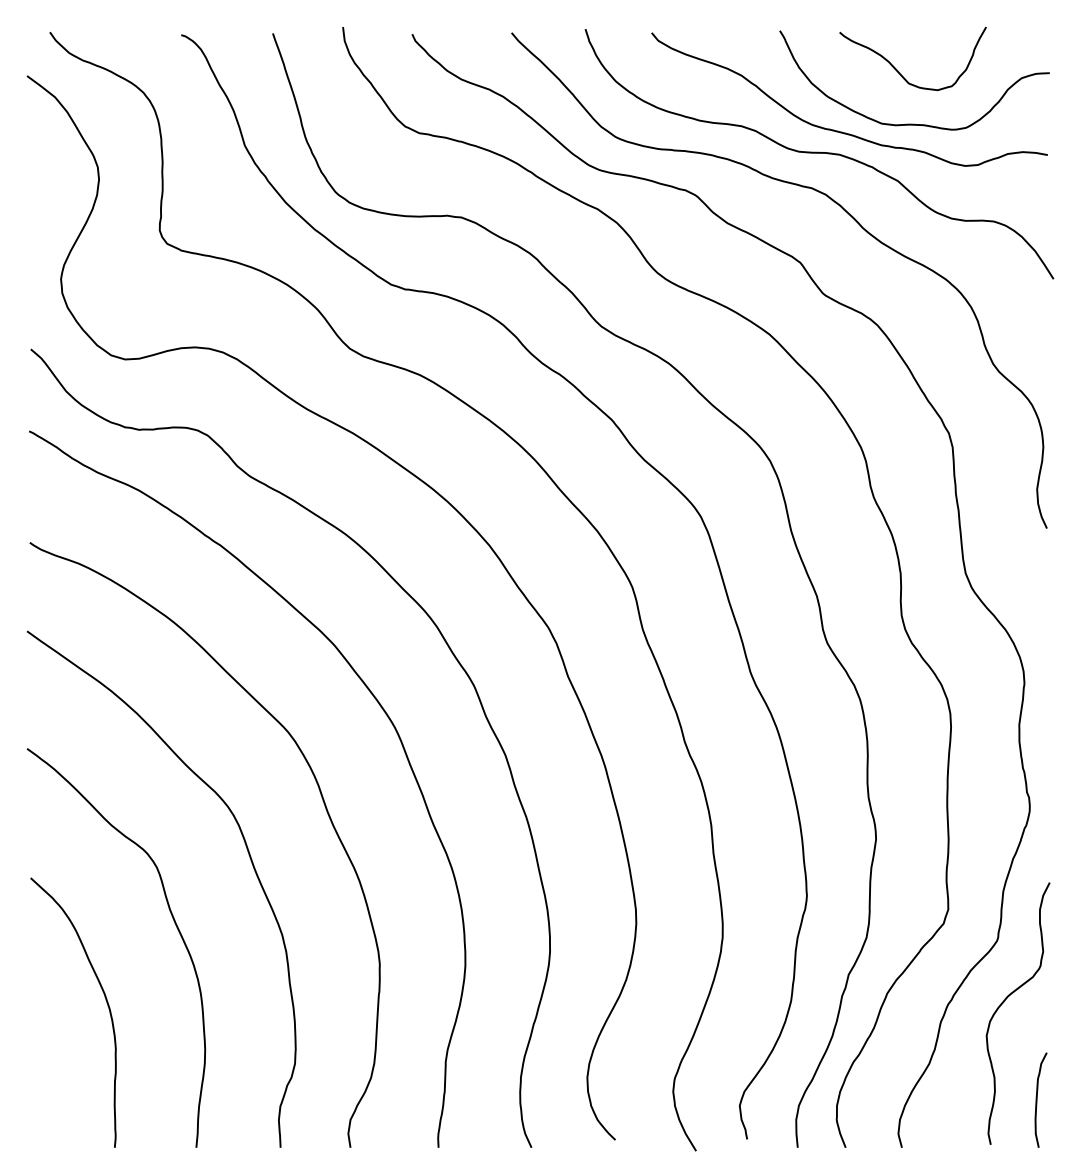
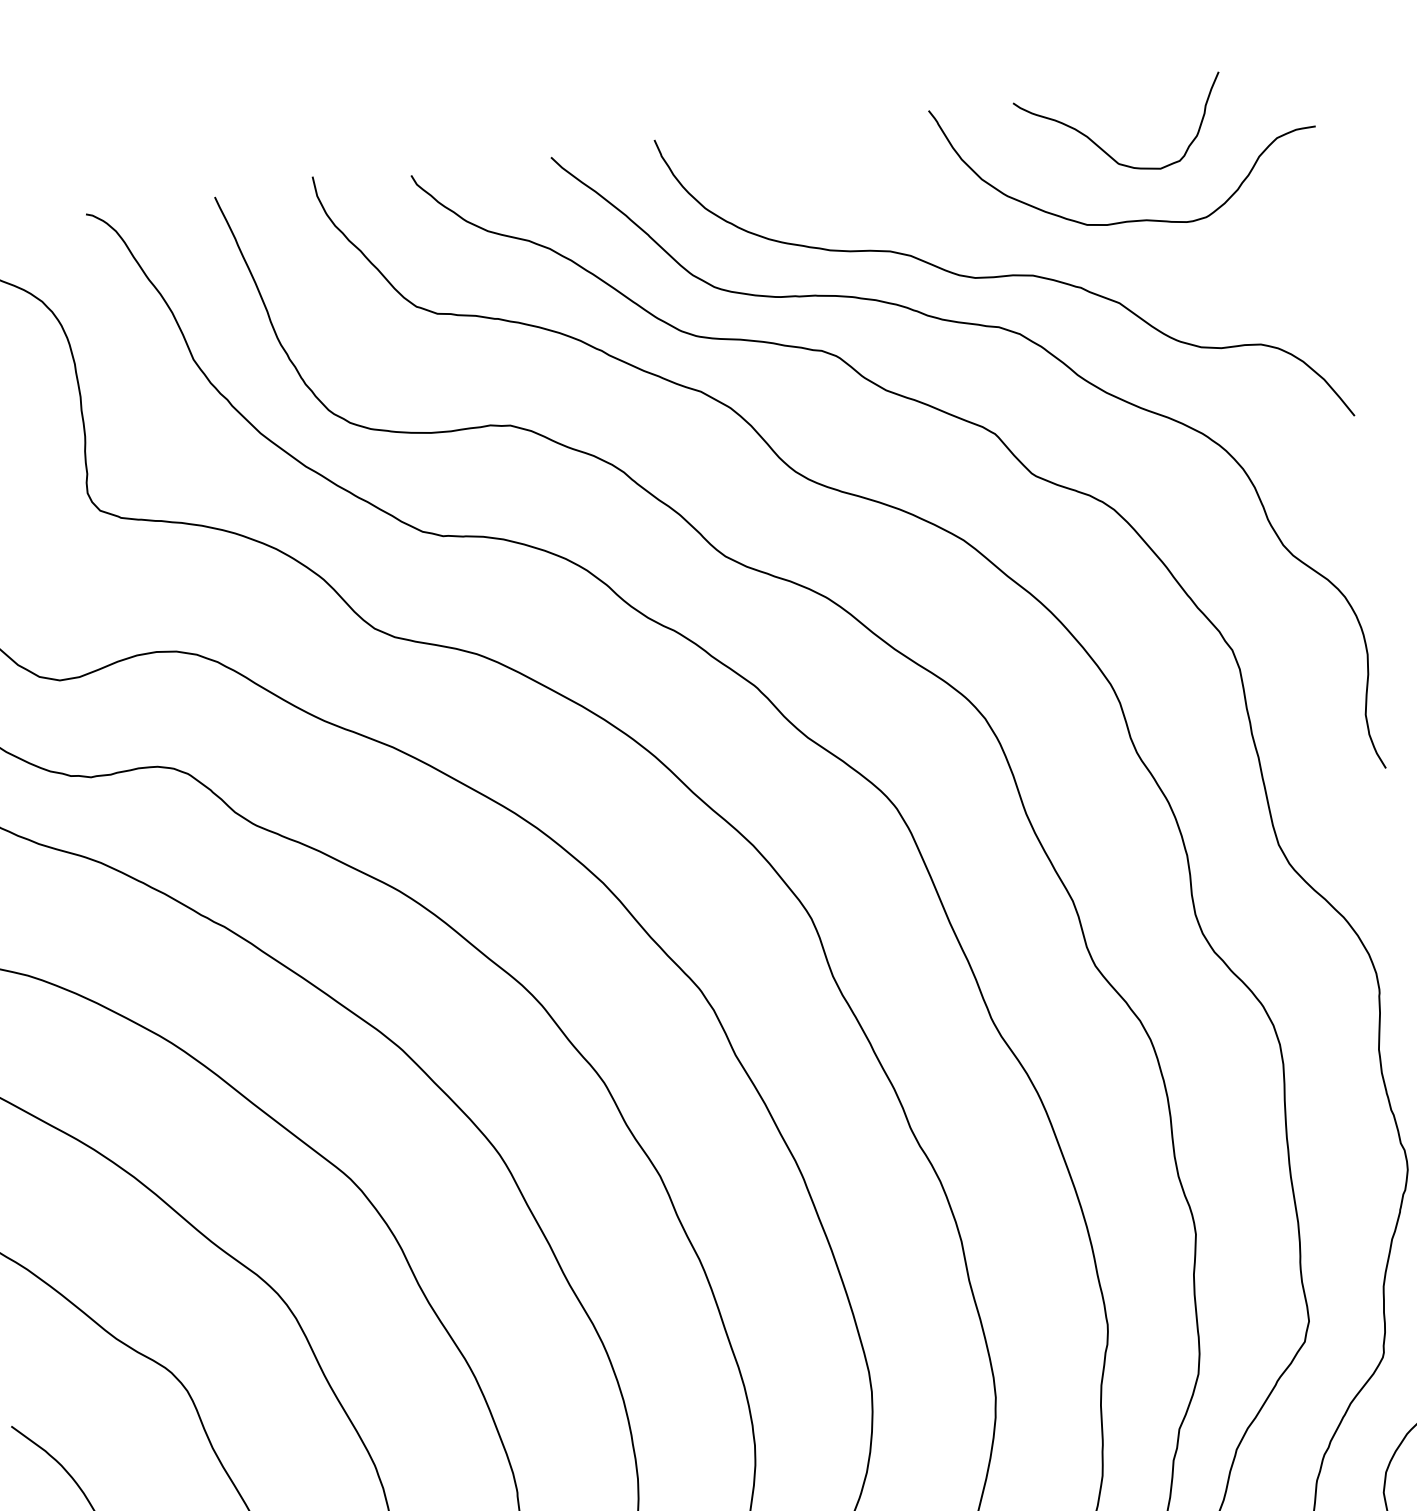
curve: (842, 131) -> (1033, 242), removed

